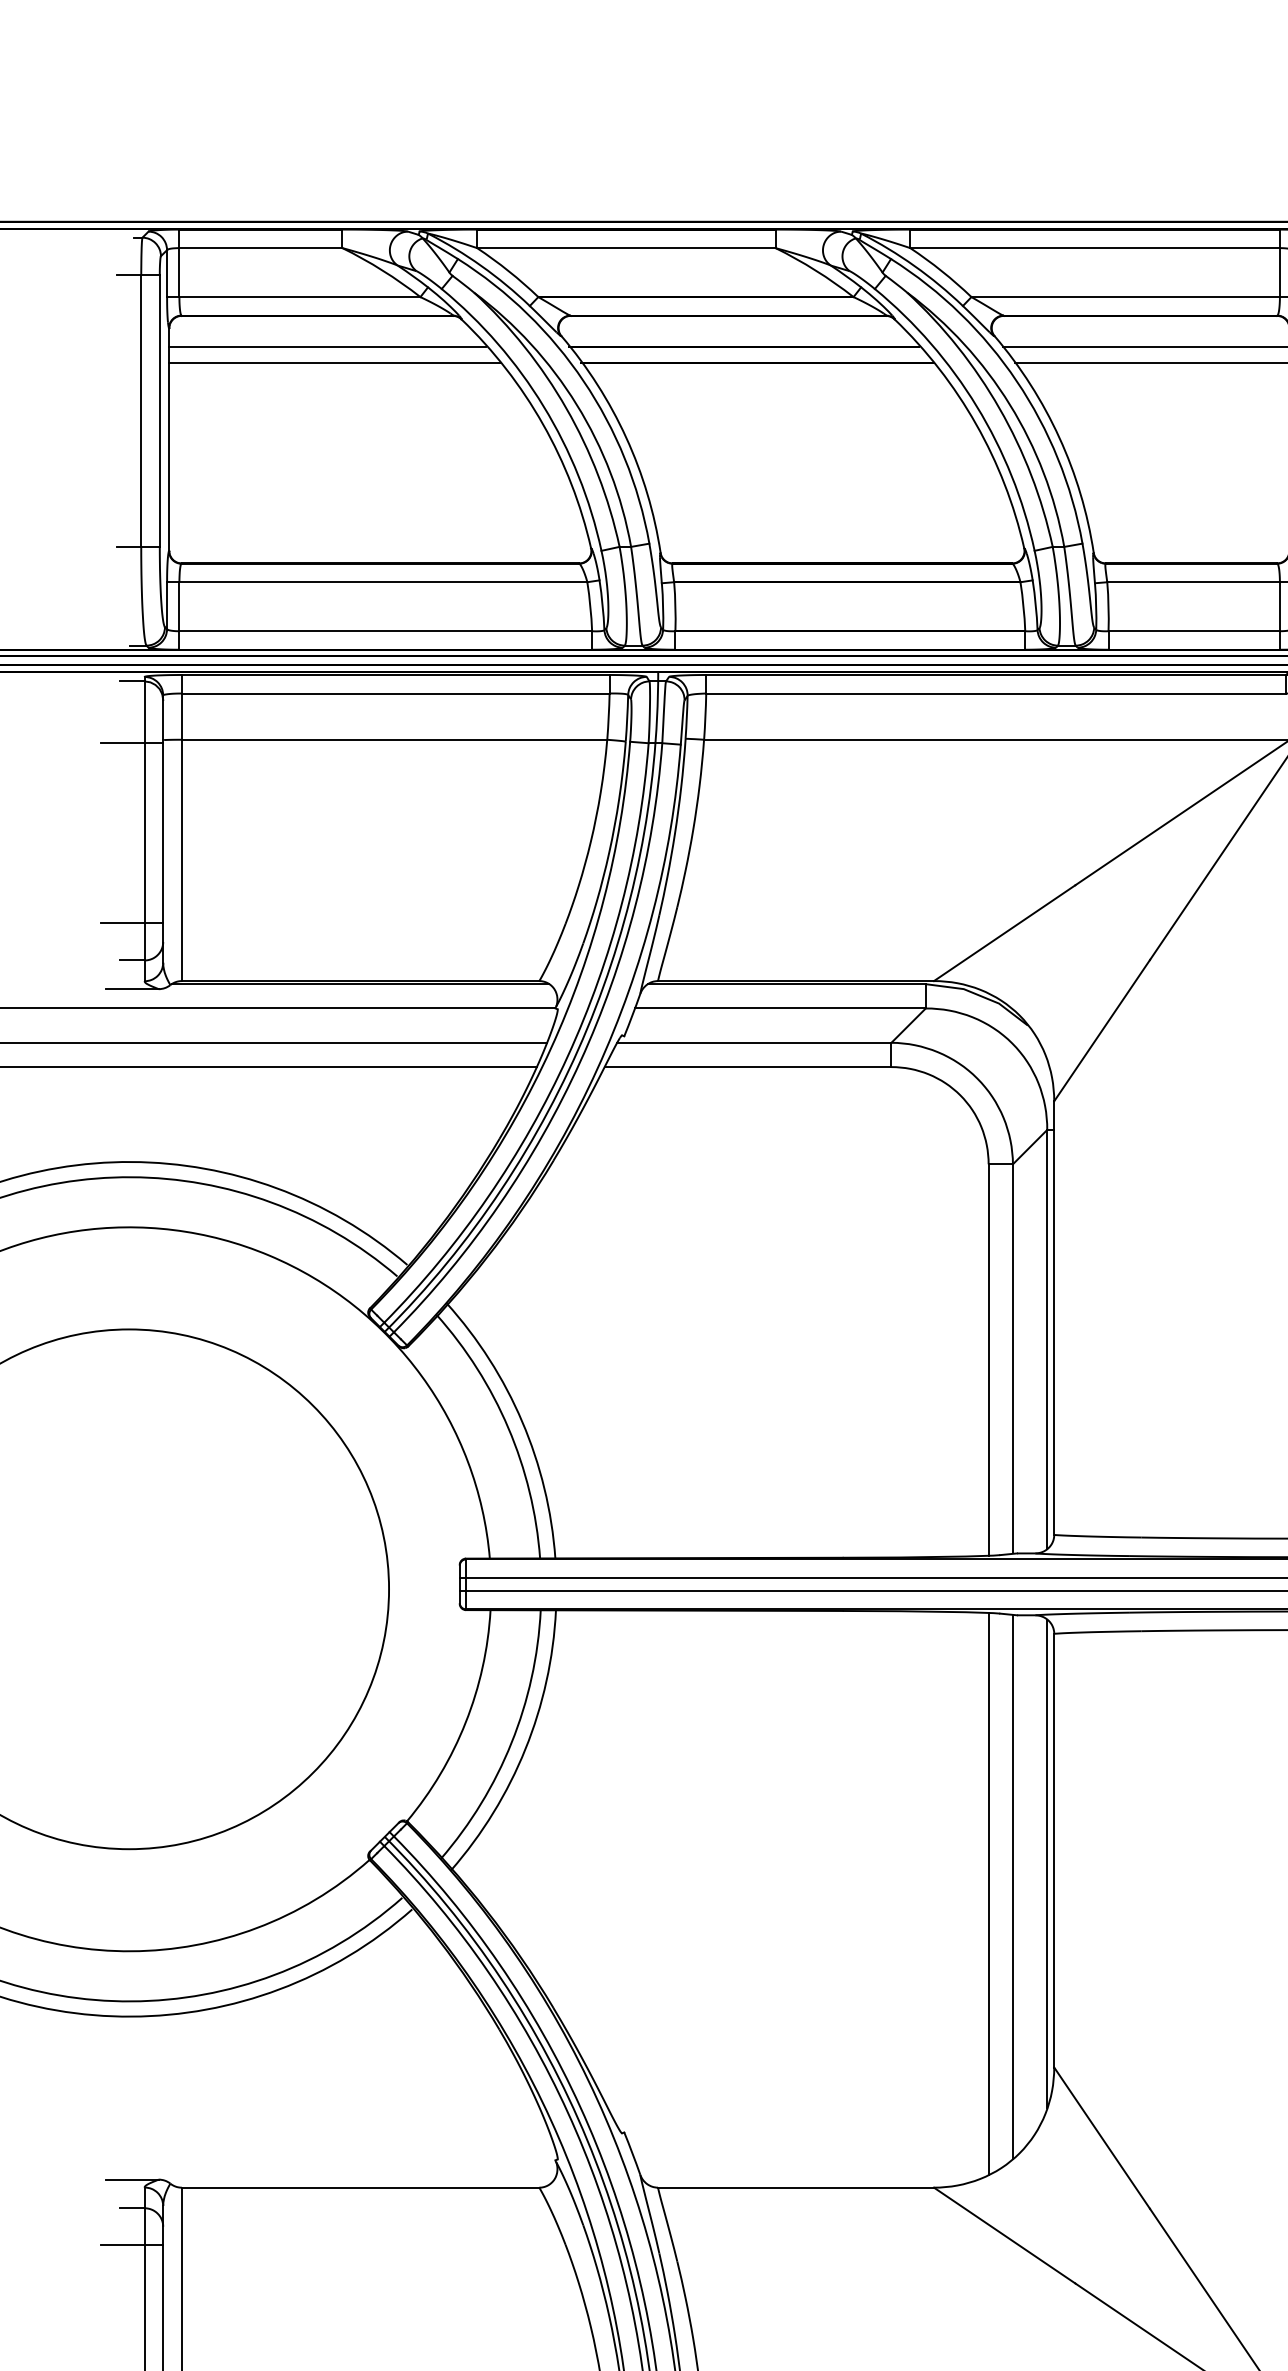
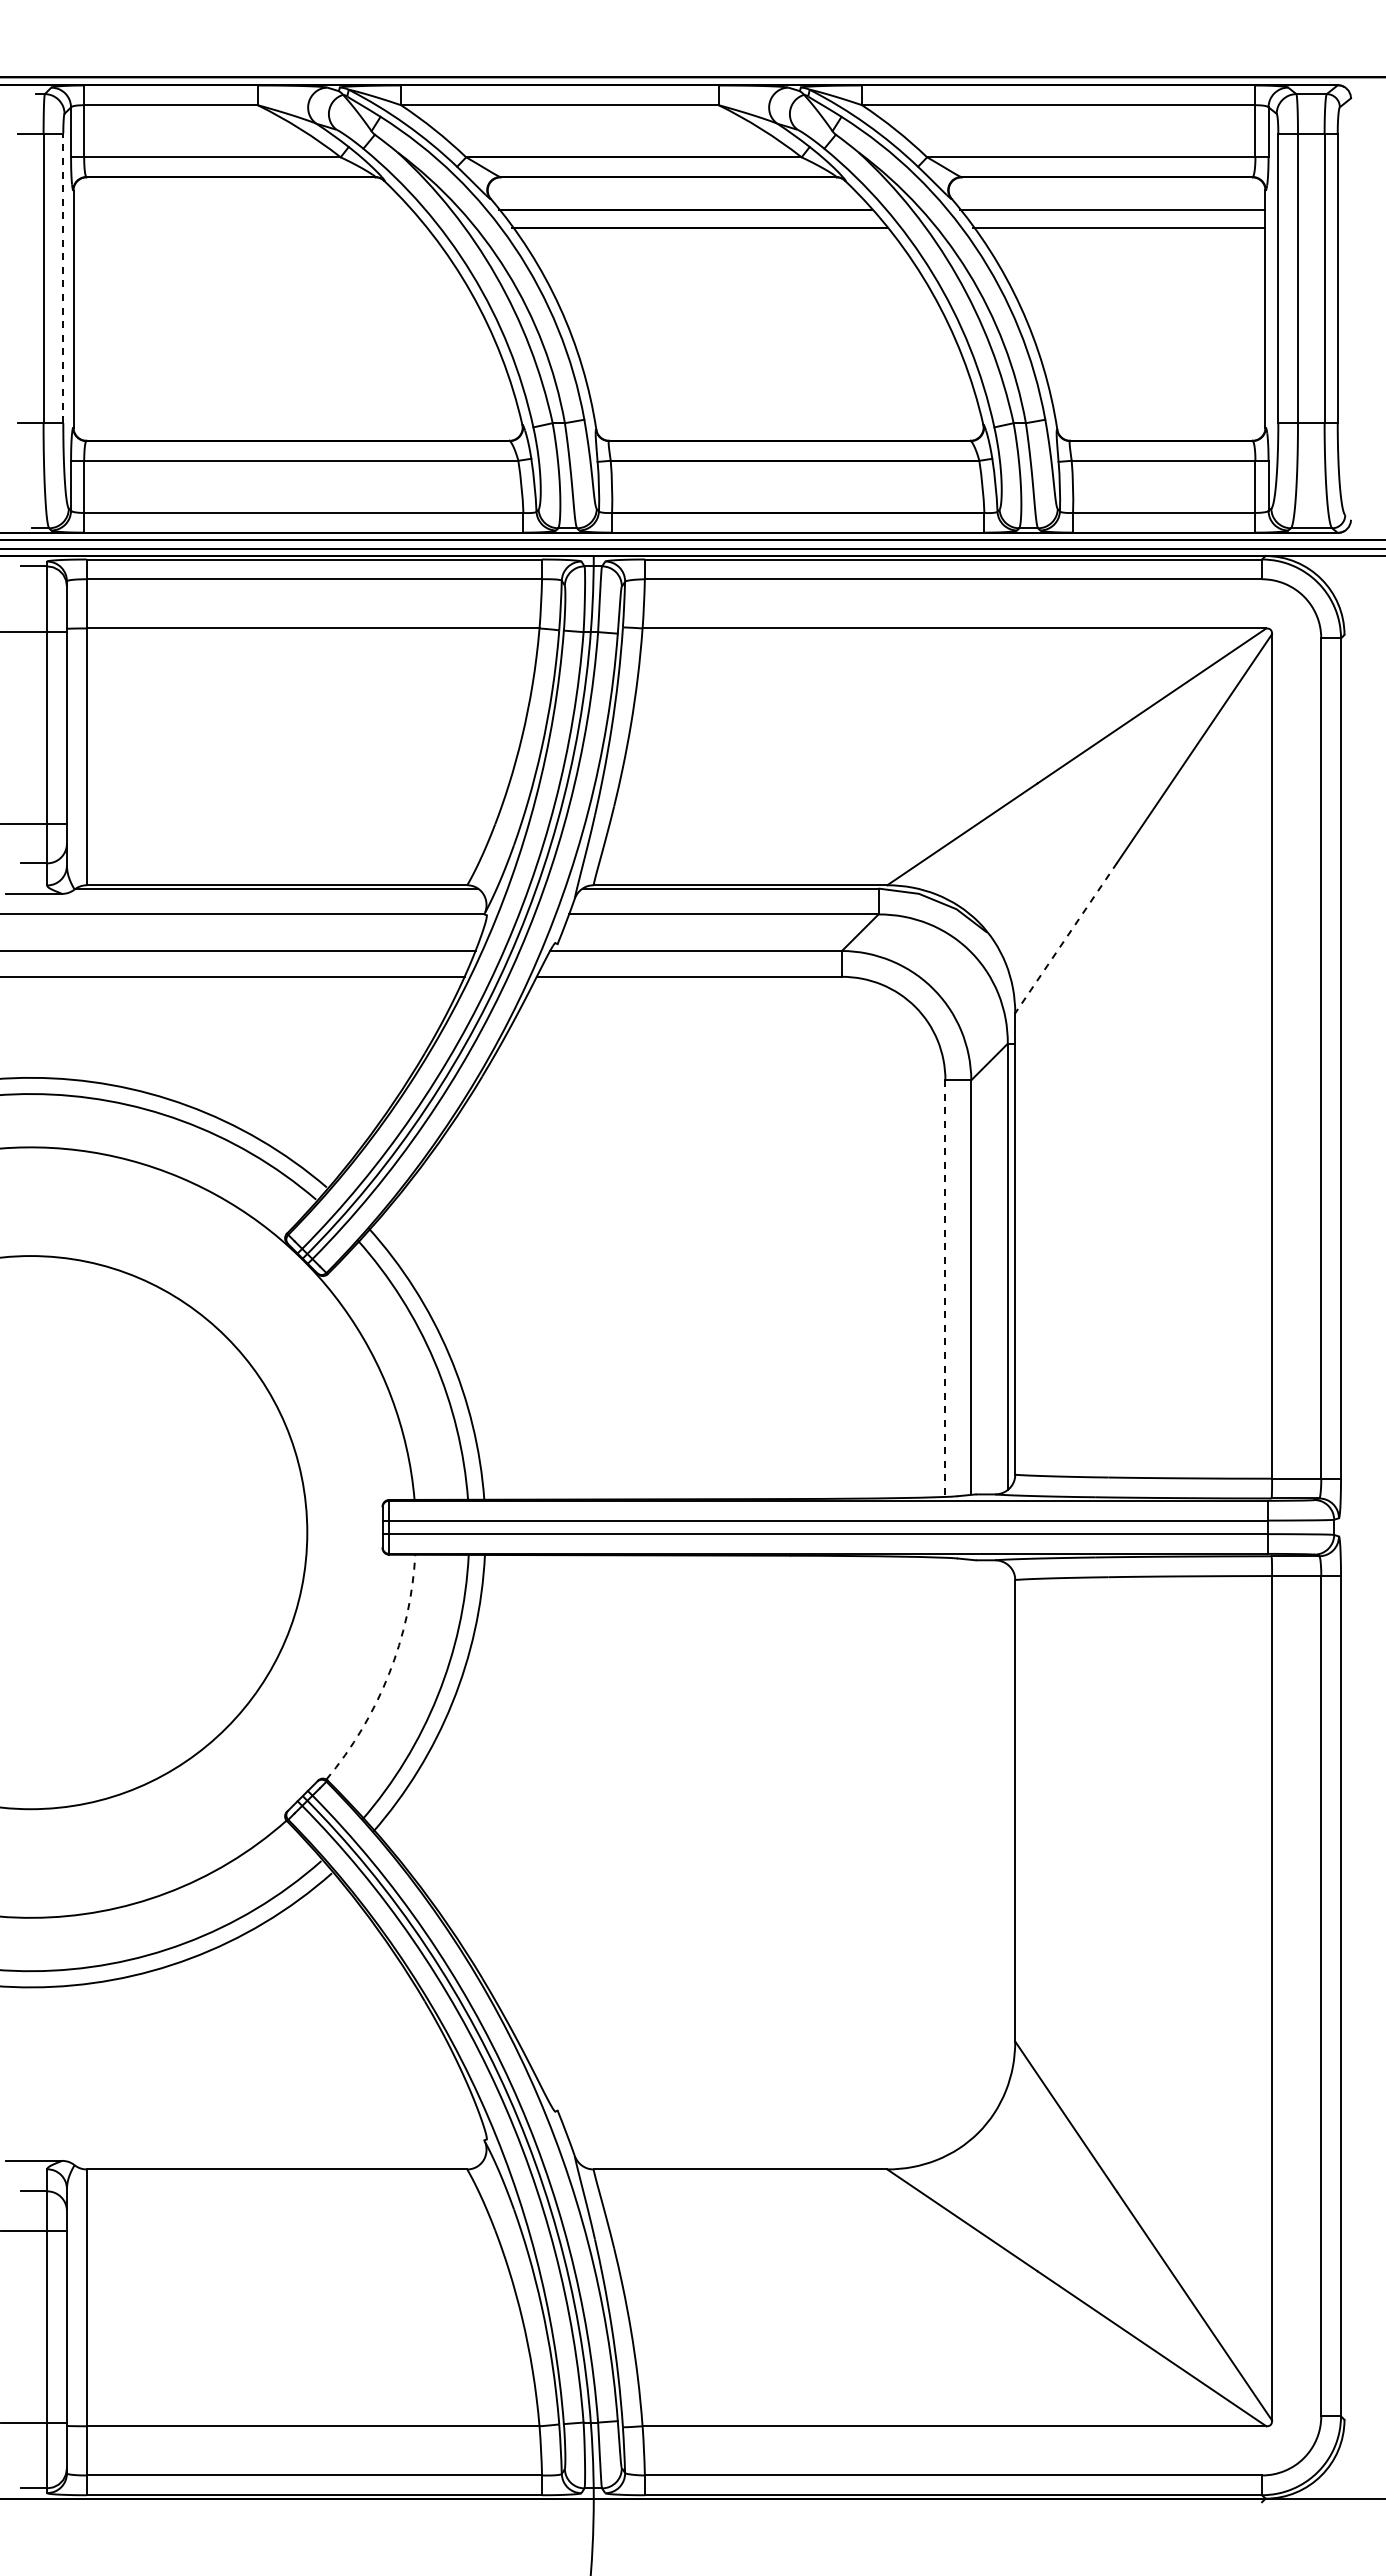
line: (327, 347) -> (241, 210), removed
line: (334, 363) -> (249, 227), removed
line: (159, 410) -> (63, 278), solid -> dashed
line: (1102, 1031) -> (1066, 938), solid -> dashed
line: (988, 1360) -> (945, 1289), solid -> dashed
arc: (465, 1722) -> (388, 1674), solid -> dashed
line: (1046, 1863) -> (1007, 1824), removed
line: (1013, 1887) -> (971, 1849), removed
line: (988, 1893) -> (945, 1856), removed

